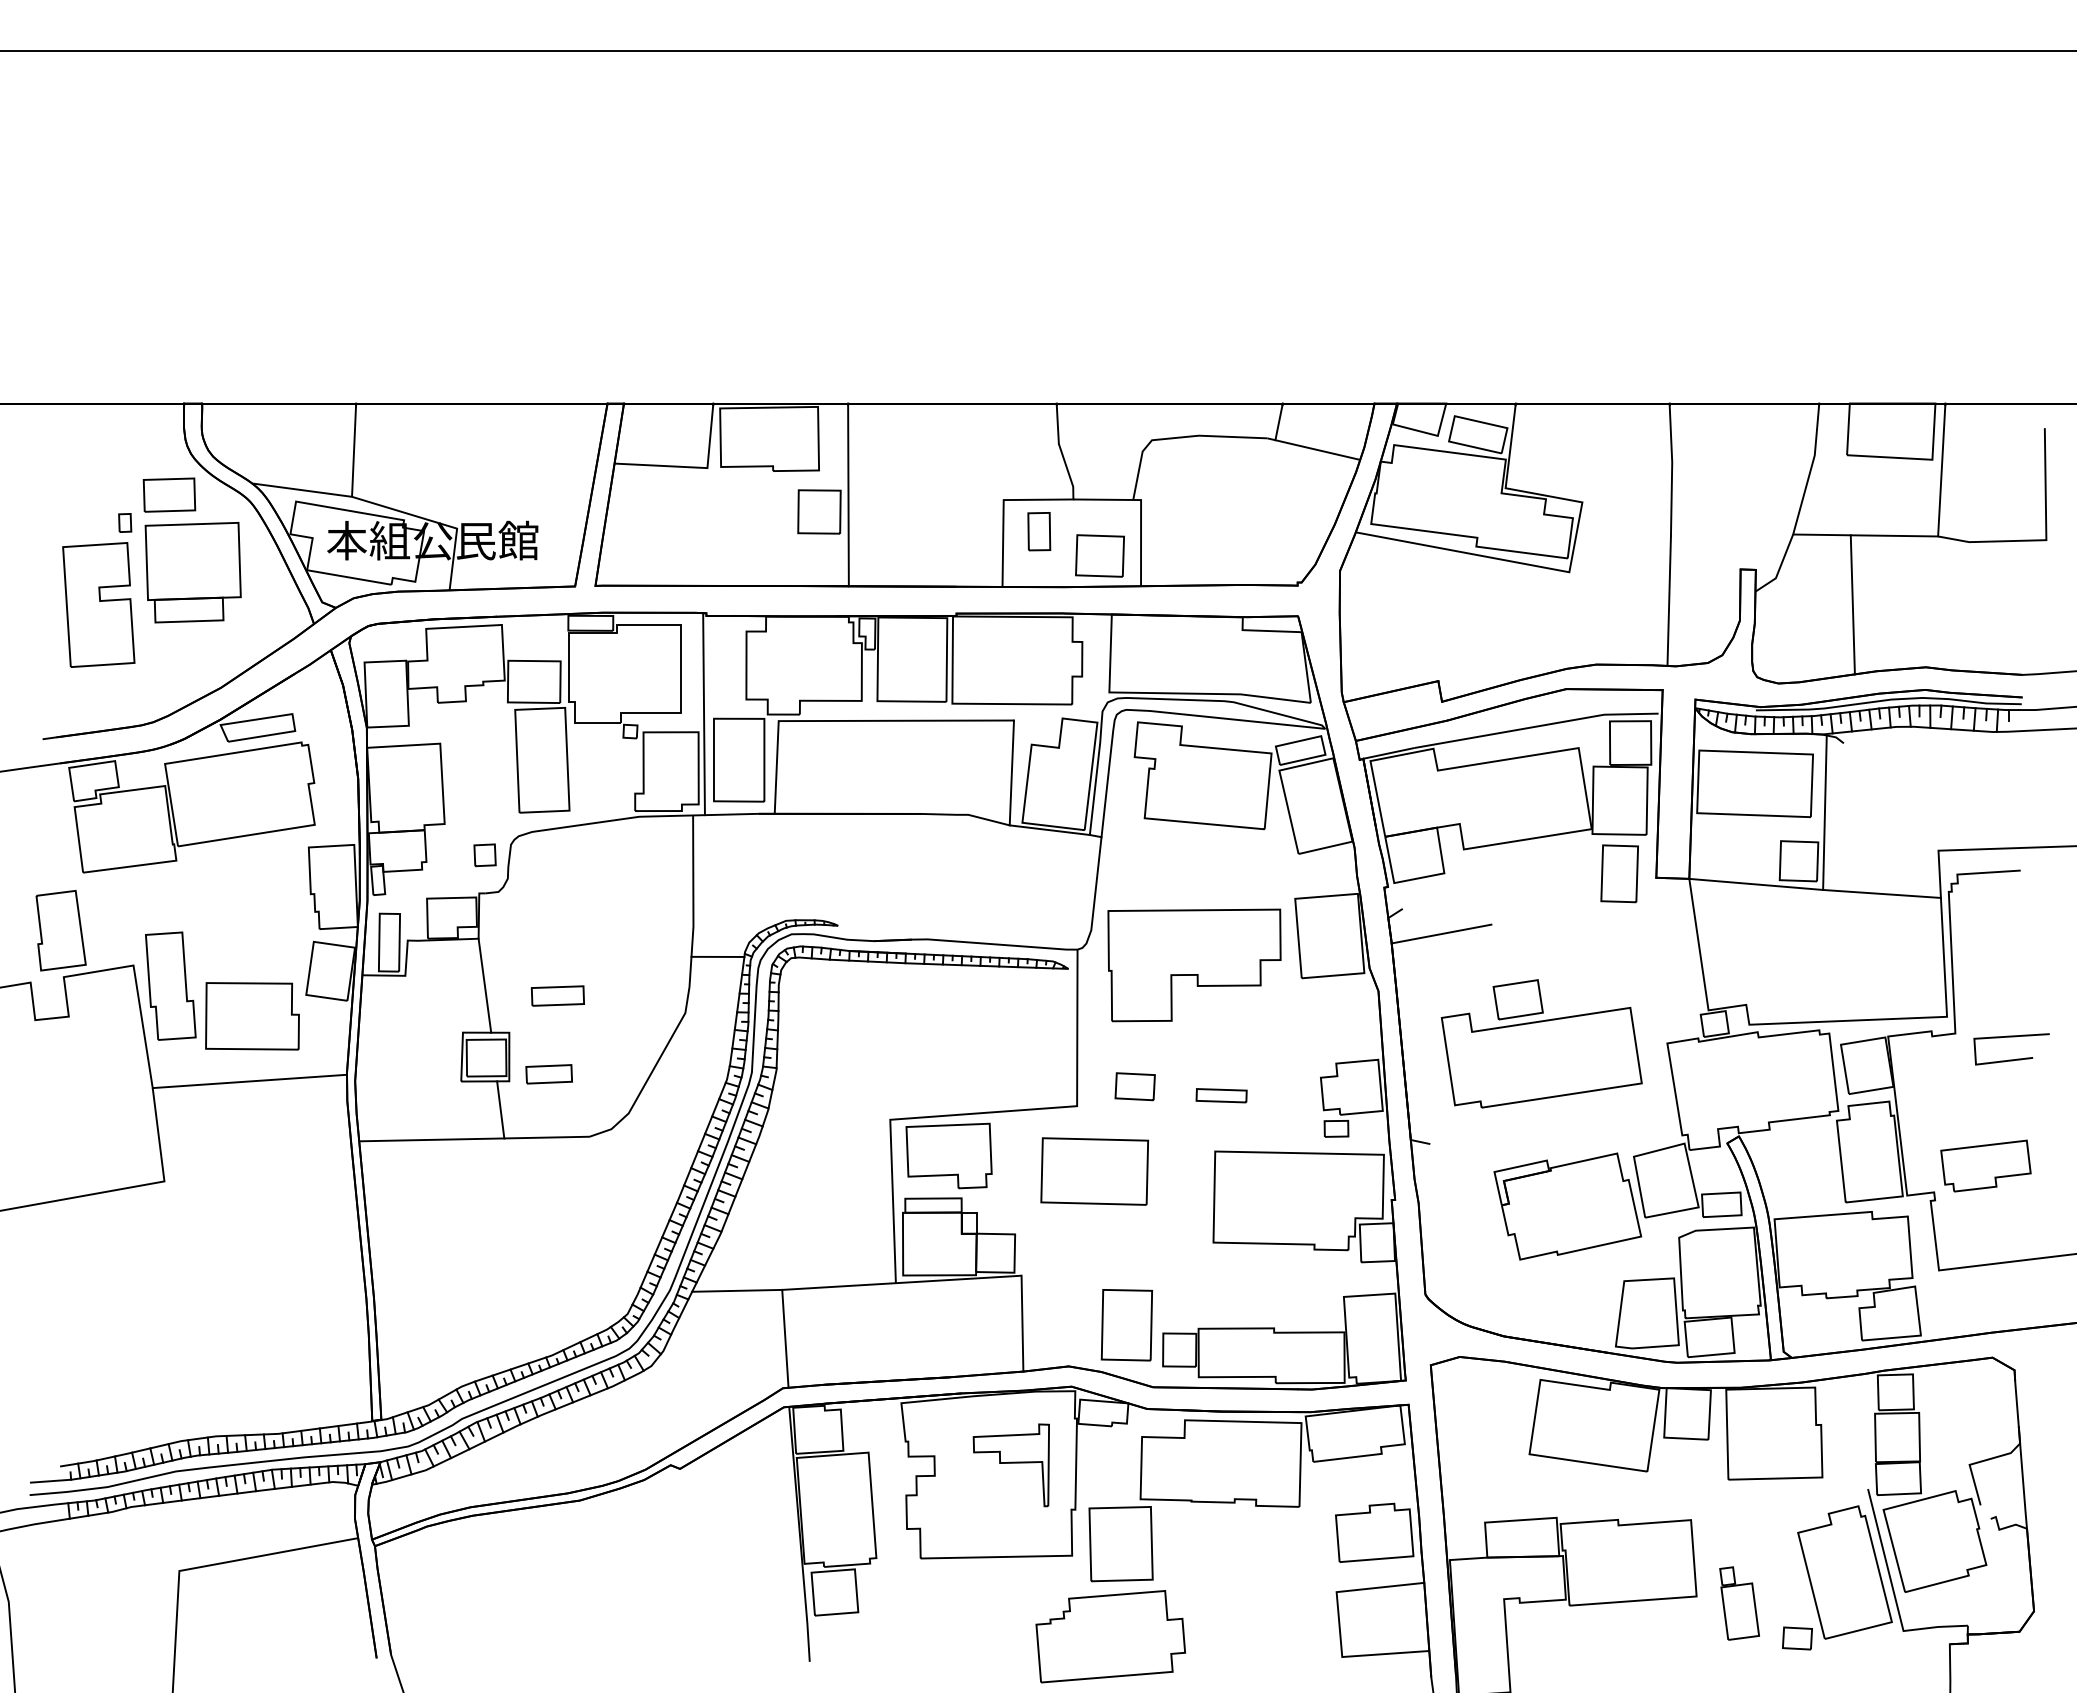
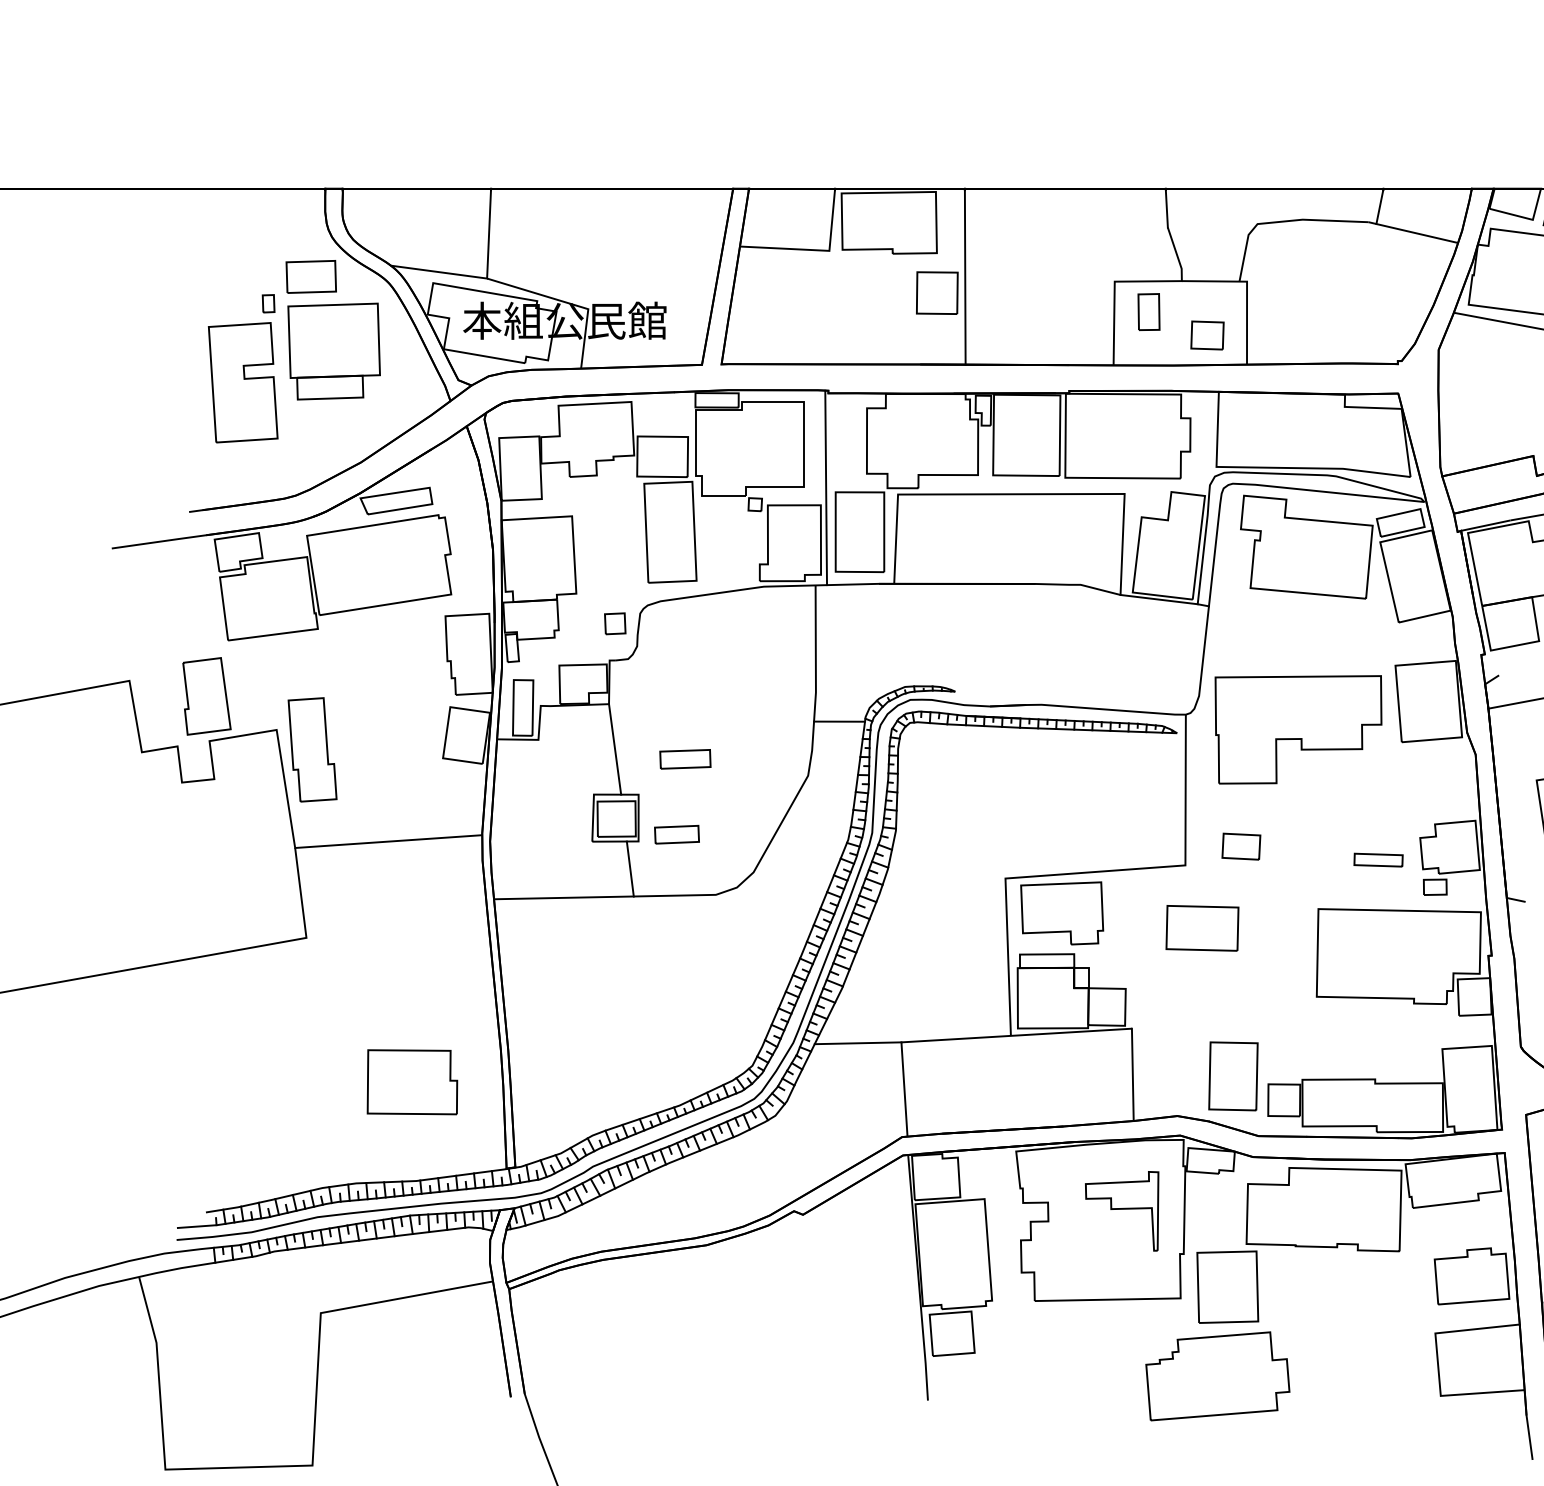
part: (1099, 555) -> (1207, 335), size x0.7
part: (252, 1016) -> (412, 1082), moved
part: (1221, 1095) -> (1378, 859), moved
part: (1094, 1171) -> (1202, 928), size x0.7

